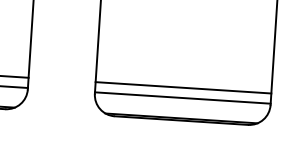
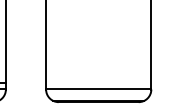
line: (183, 87) -> (98, 82), removed

